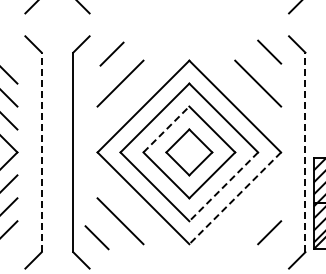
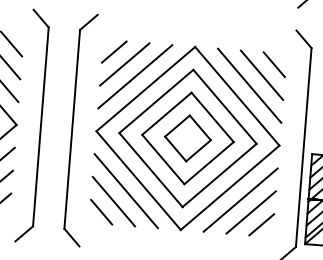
line: (269, 51) -> (274, 64), moved
line: (111, 53) -> (113, 51), moved
line: (131, 94) -> (134, 76), added
line: (246, 94) -> (249, 85), added
line: (166, 129) -> (167, 113), dashed -> solid
line: (41, 152) -> (40, 126), dashed -> solid
line: (305, 152) -> (303, 147), dashed -> solid
line: (223, 186) -> (219, 175), dashed -> solid
line: (235, 198) -> (230, 188), dashed -> solid
line: (131, 209) -> (125, 190), added
line: (246, 209) -> (240, 199), added
line: (258, 221) -> (251, 212), added
line: (96, 237) -> (101, 211), moved

